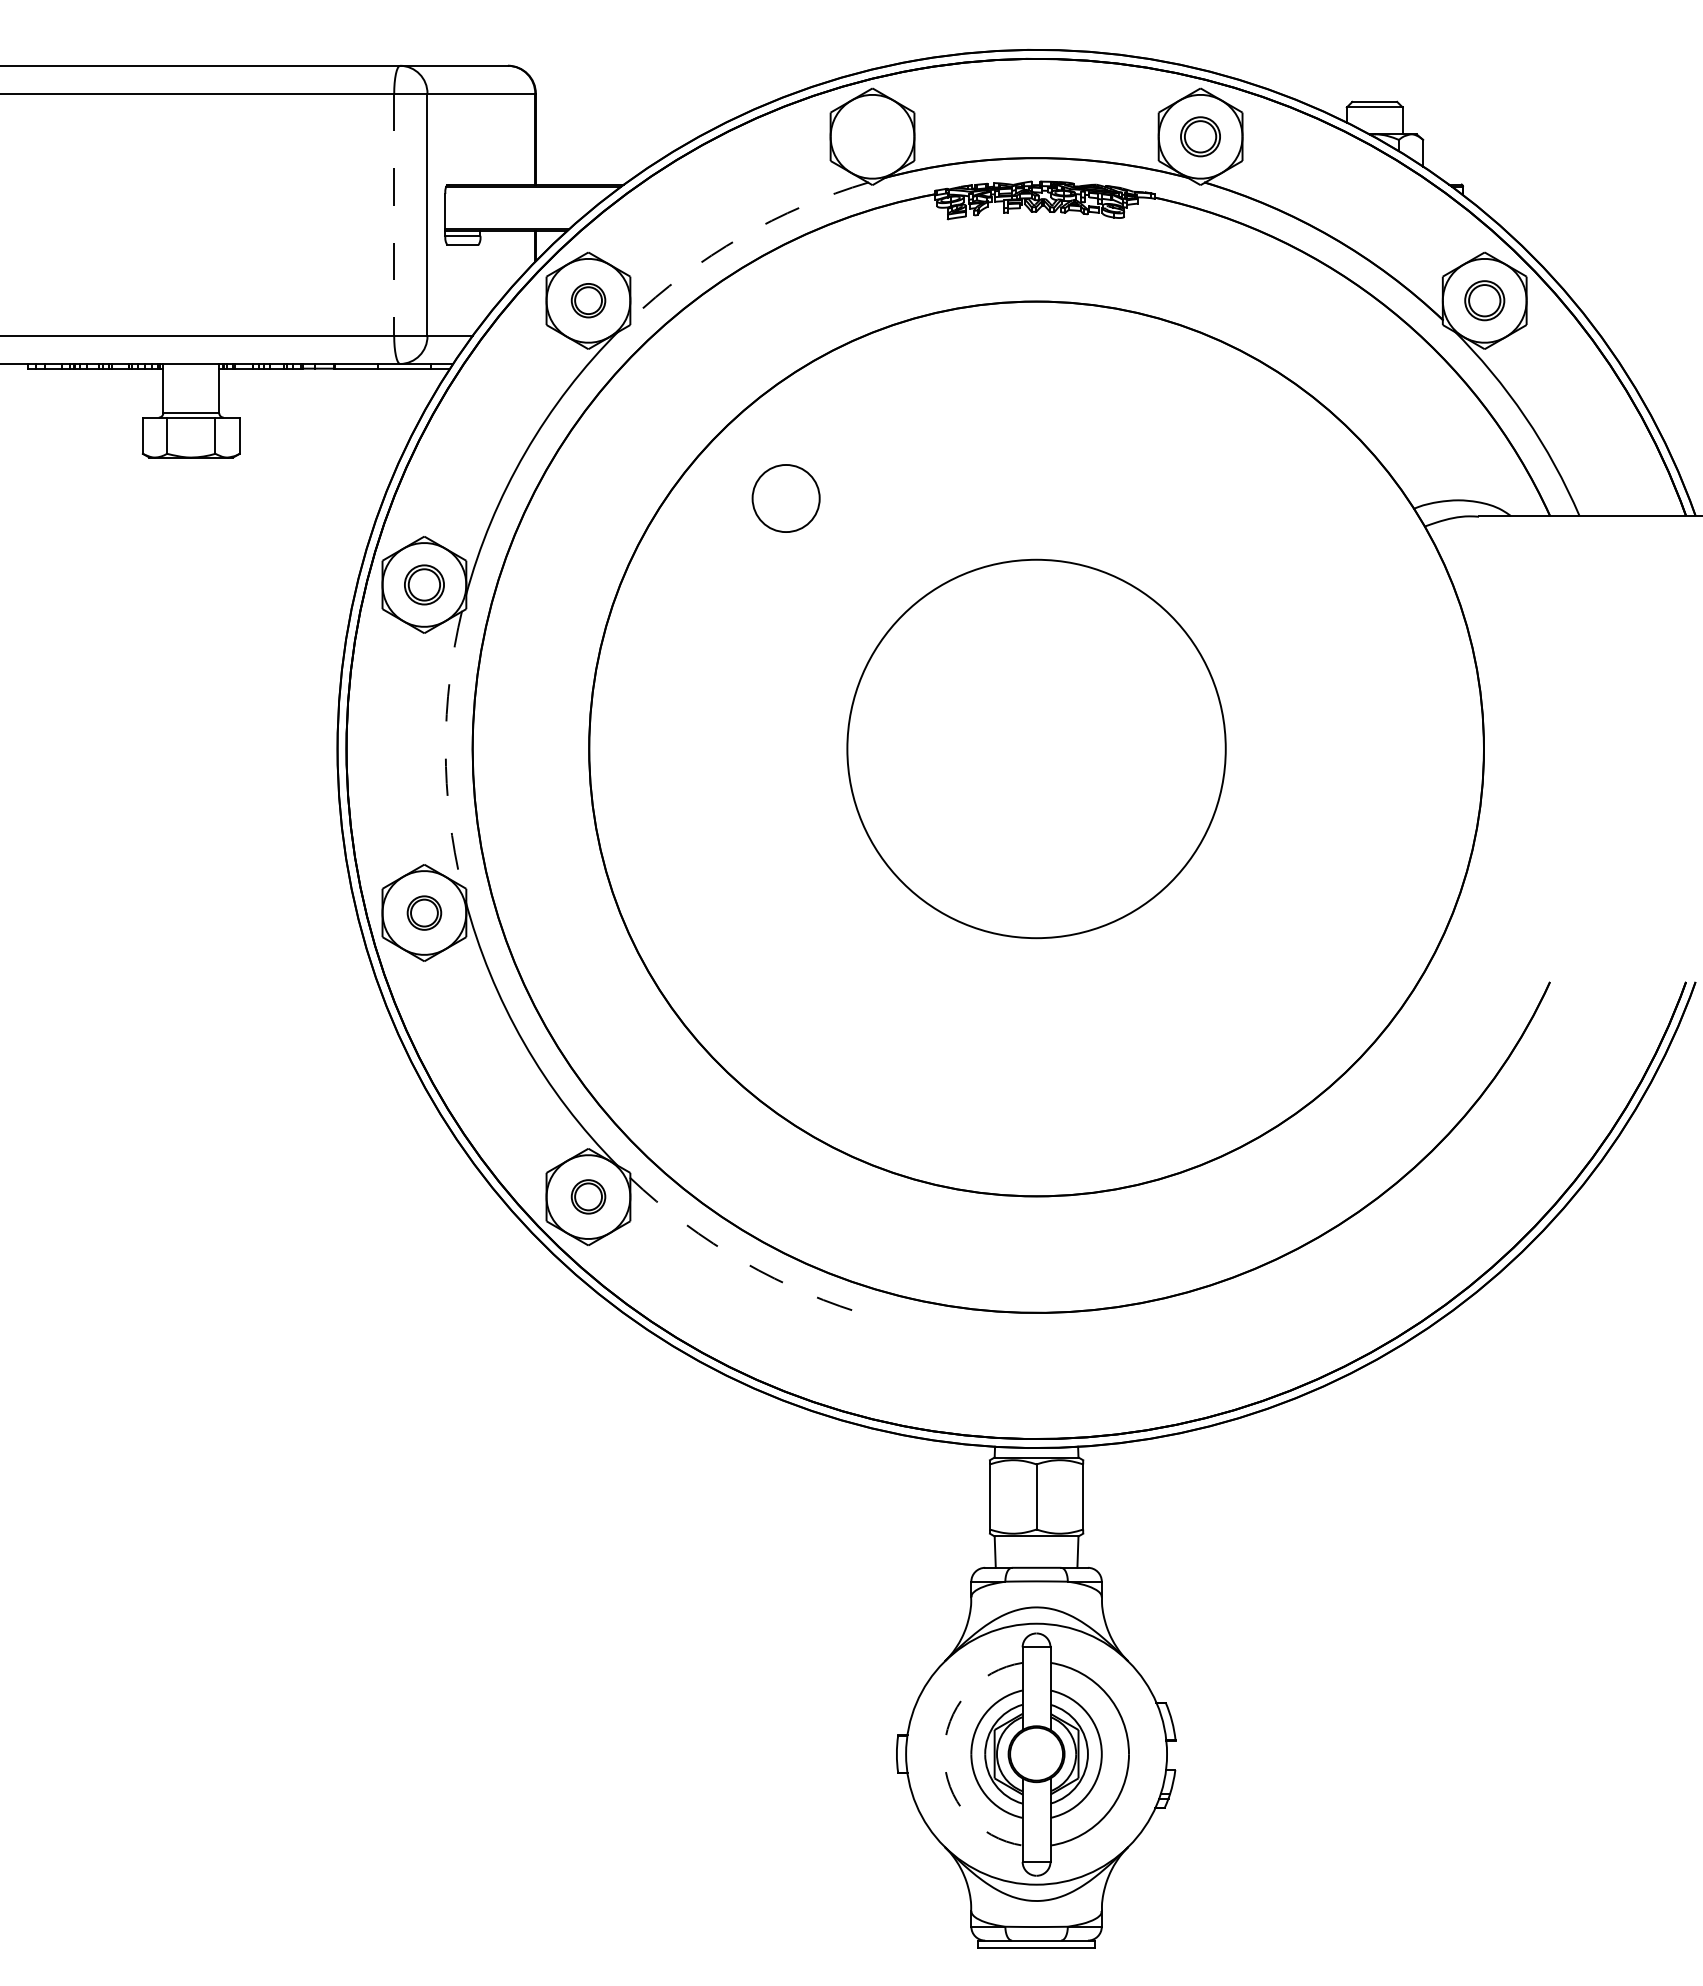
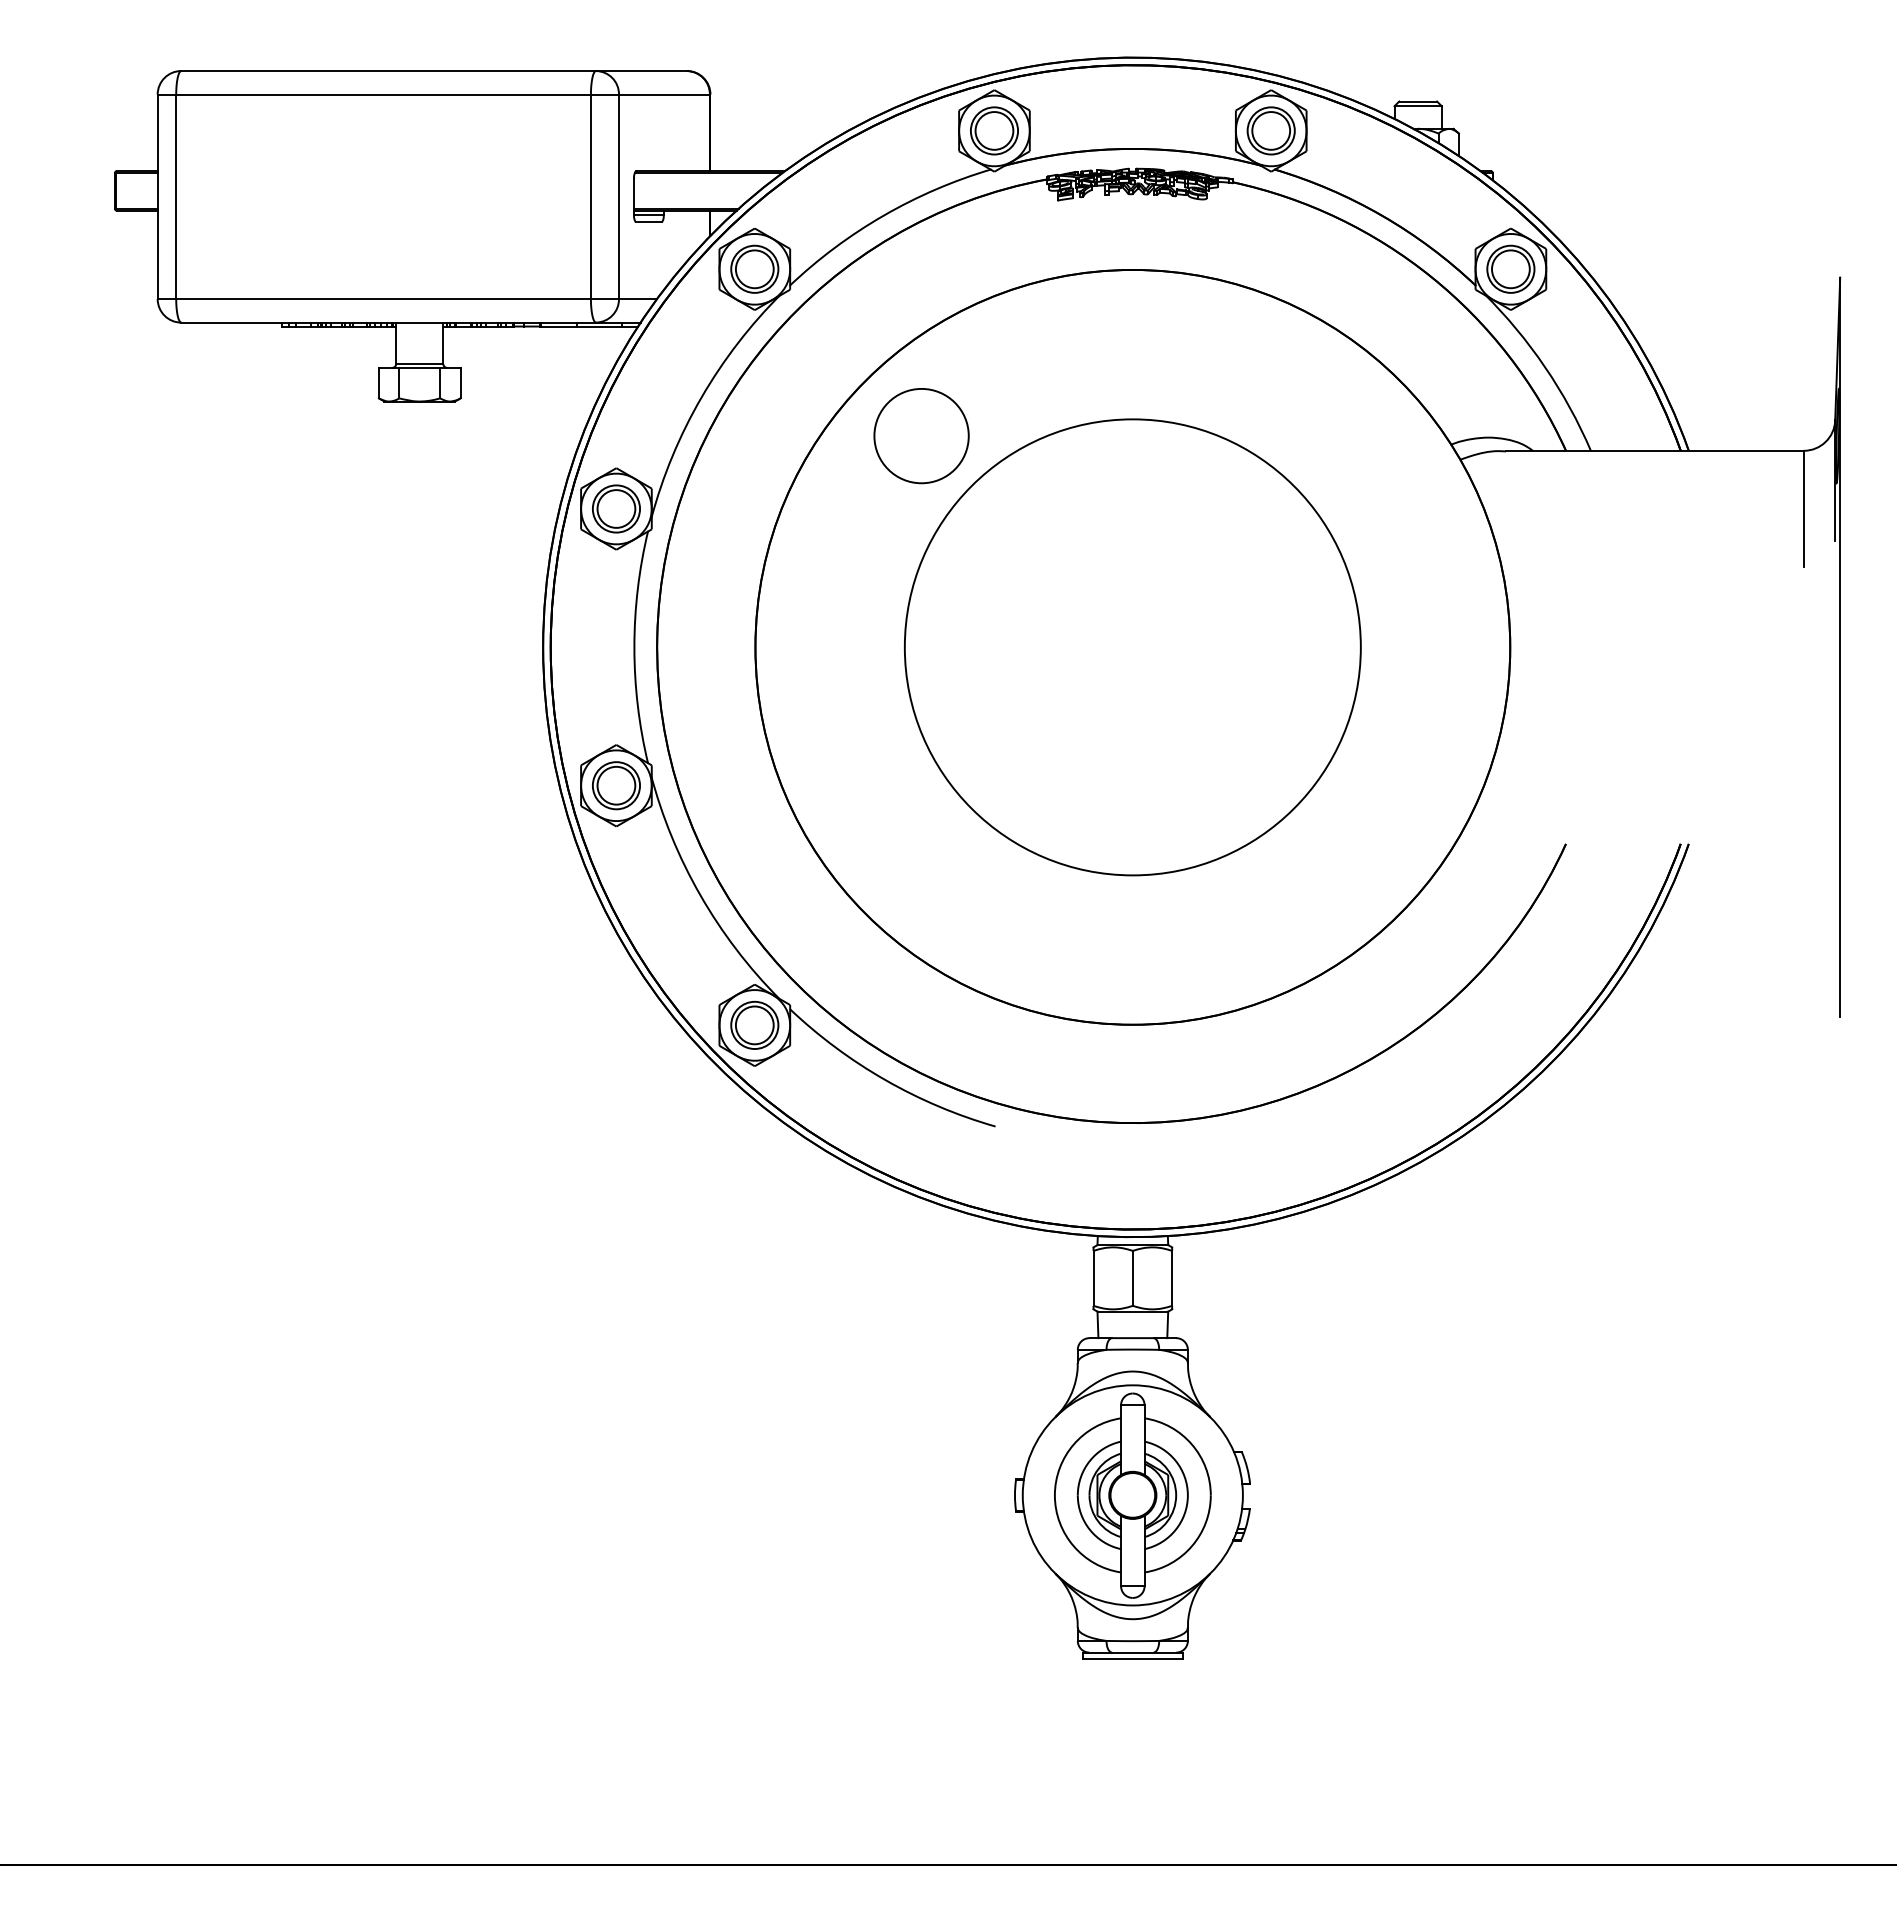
part: (872, 136) -> (994, 130), added
part: (1199, 136) -> (1270, 130), size x1.43
line: (393, 215) -> (590, 197), dashed -> solid
arc: (741, 237) -> (883, 215), dashed -> solid
part: (588, 299) -> (754, 268), size x1.67
part: (1484, 299) -> (1510, 268), size x1.43
circle: (786, 497) -> (921, 435), size x1.67
part: (424, 584) -> (616, 508), size x1.43
arc: (445, 749) -> (634, 647), dashed -> solid
circle: (1036, 749) -> (1132, 647), size x1.43
part: (424, 912) -> (616, 785), size x1.67
part: (588, 1196) -> (754, 1024), size x1.67
arc: (743, 1262) -> (885, 1080), dashed -> solid
arc: (943, 1754) -> (1054, 1495), dashed -> solid

